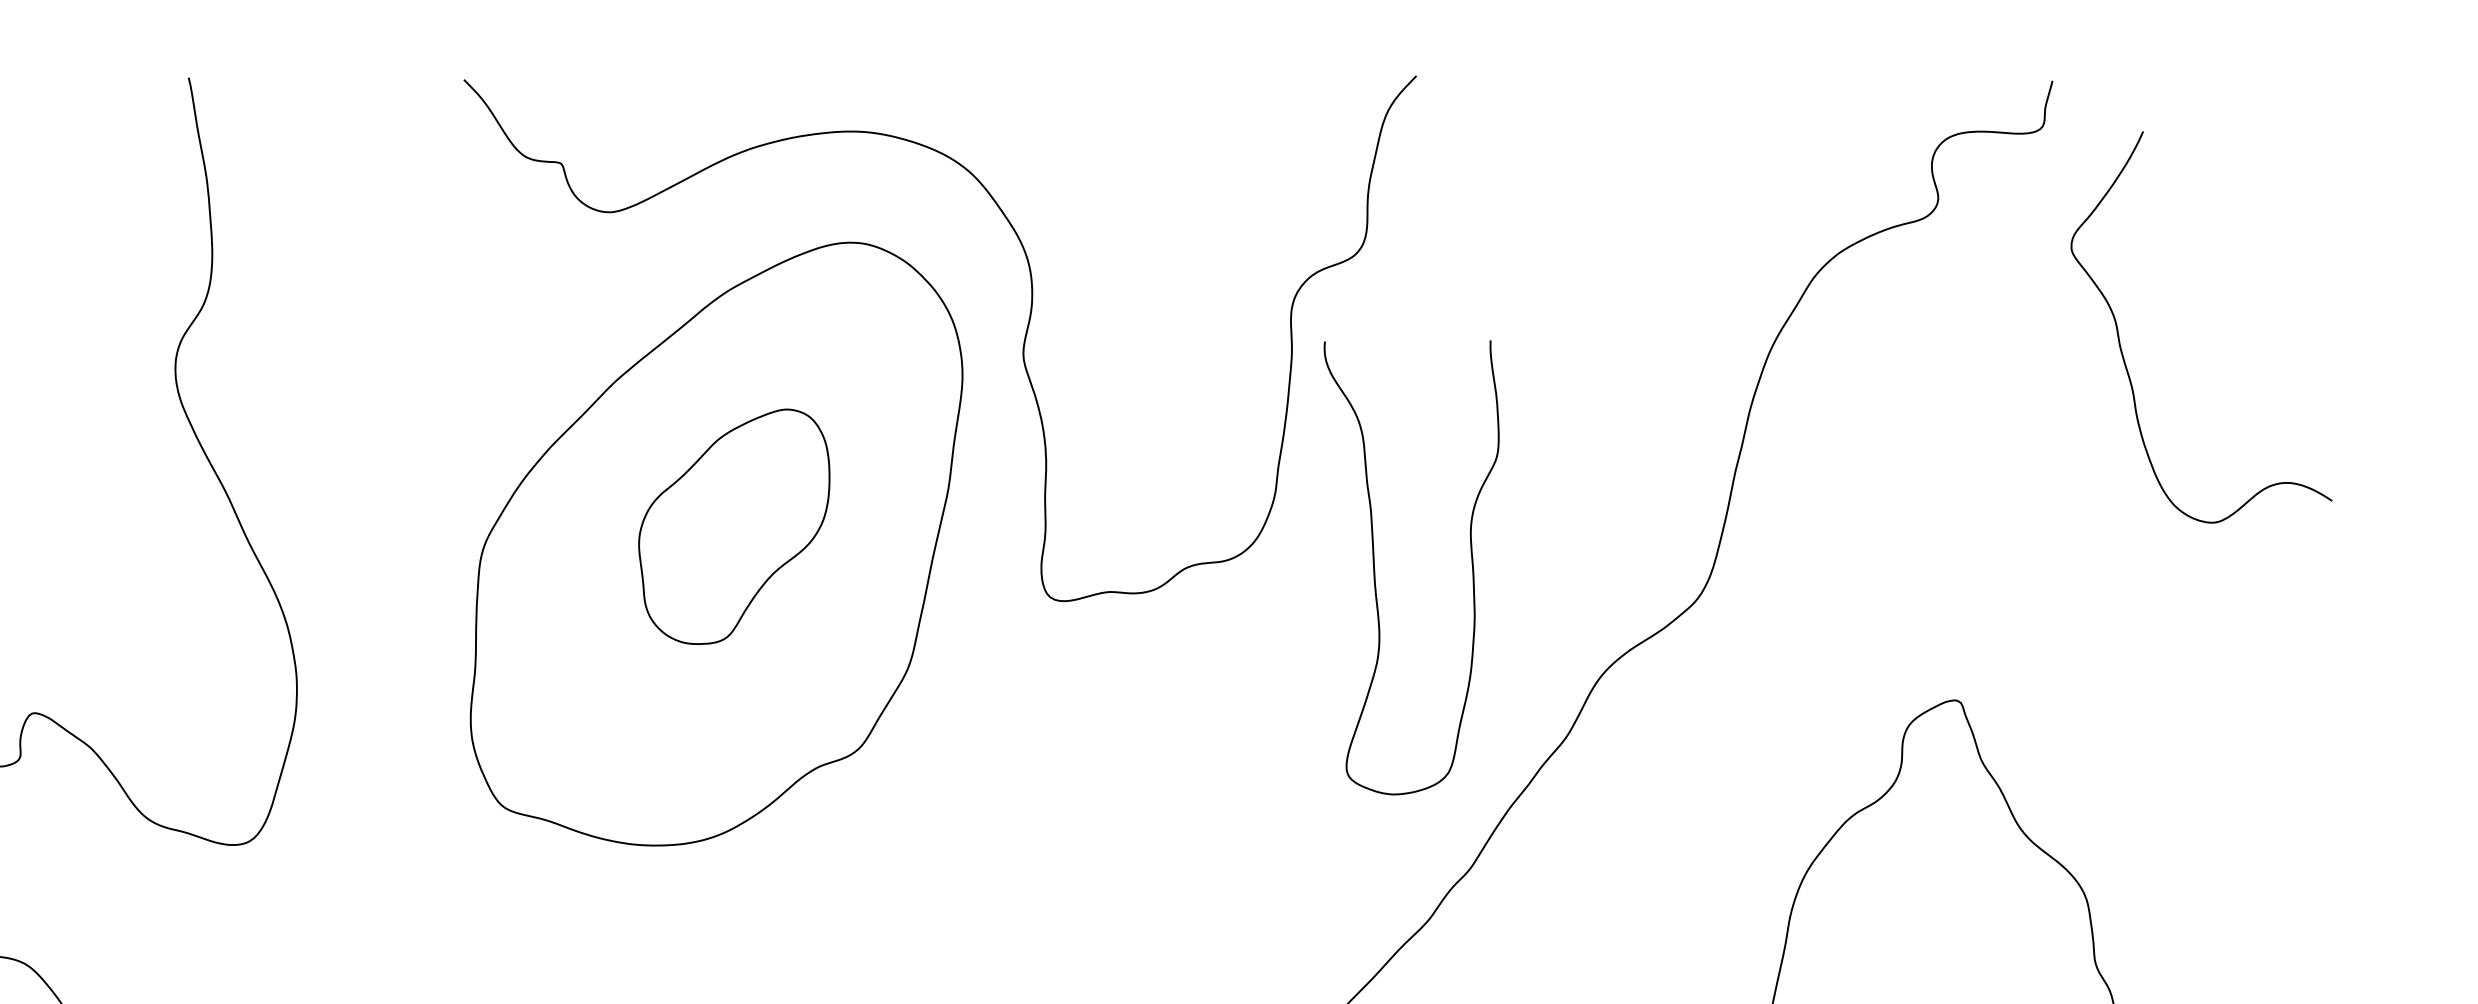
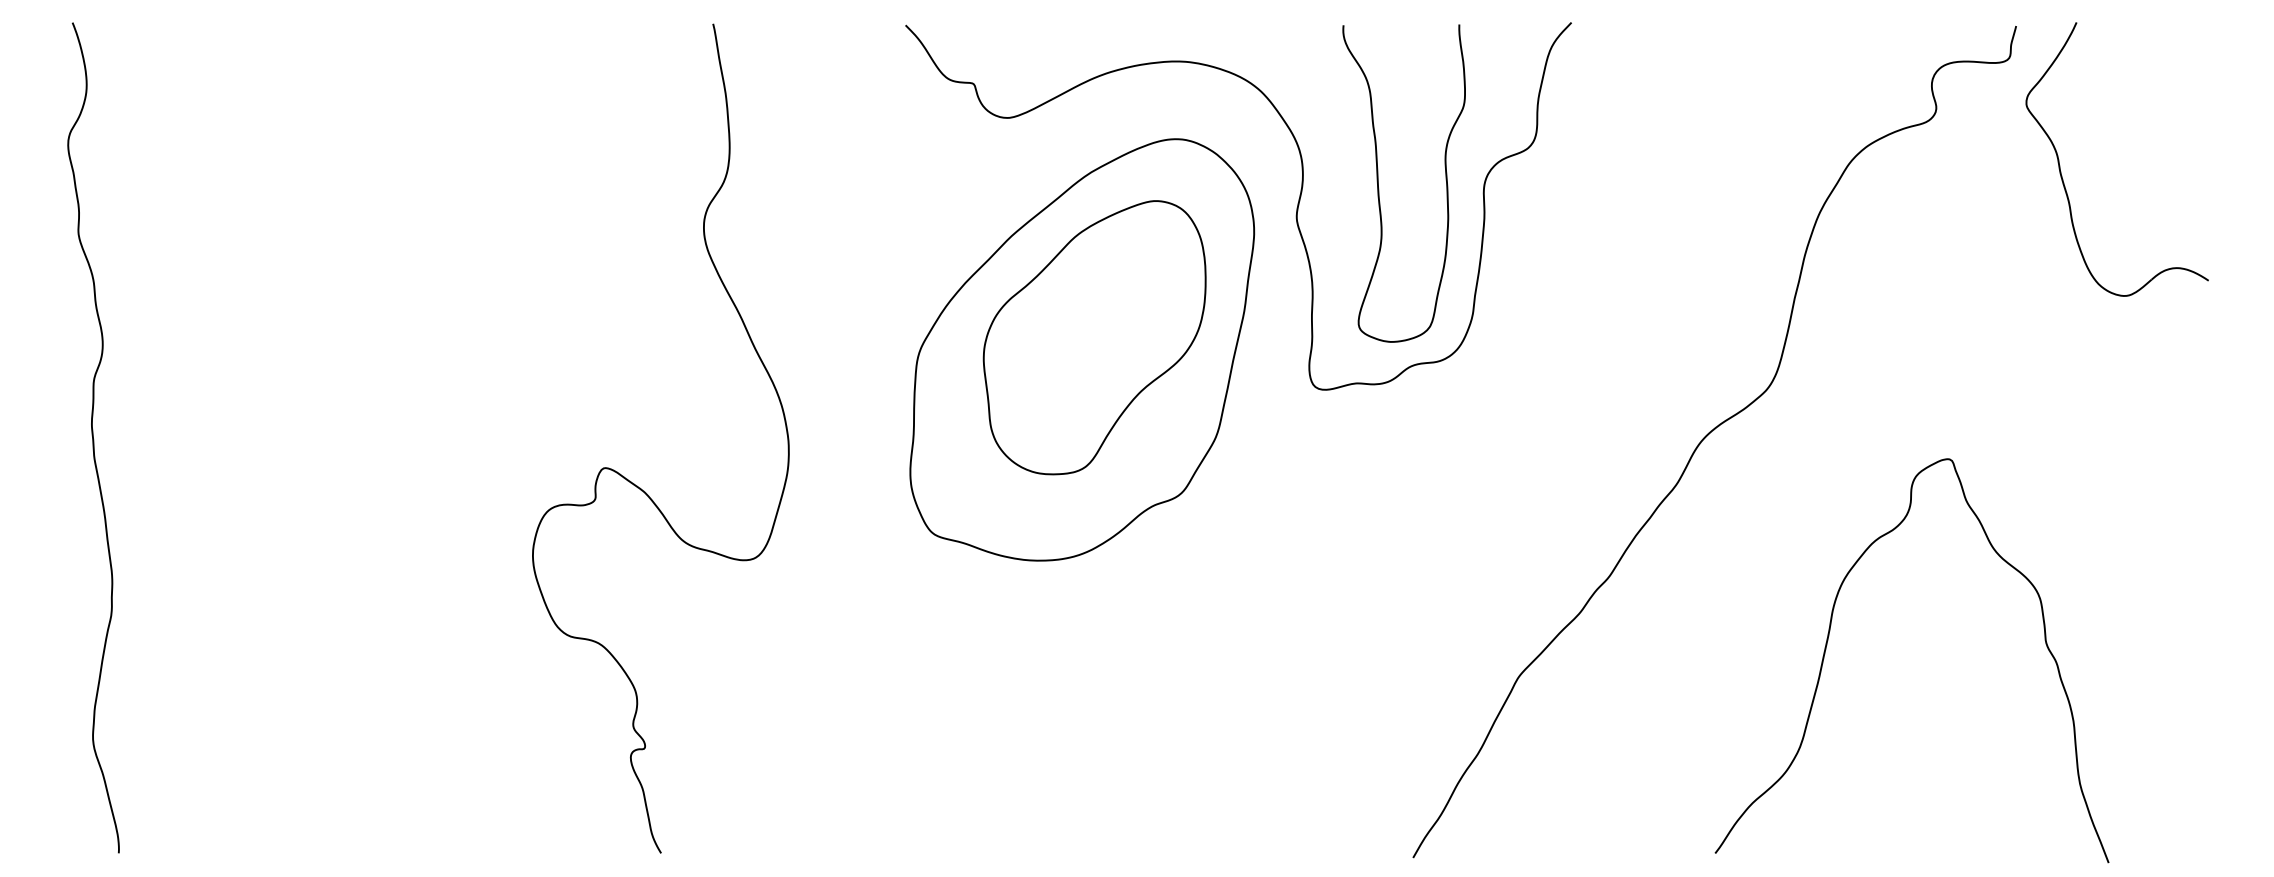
part: (2121, 344) -> (2061, 171), moved
part: (734, 526) -> (1094, 337), size x1.67
curve: (1376, 576) -> (1379, 189), moved

